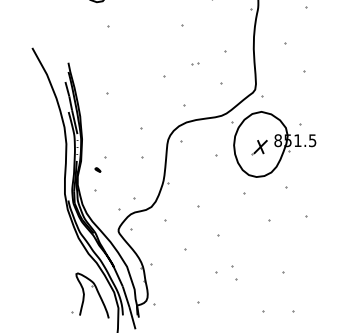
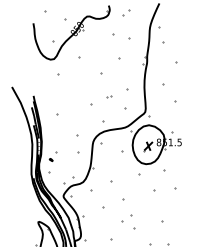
part: (235, 272) -> (133, 221), size x1.6

